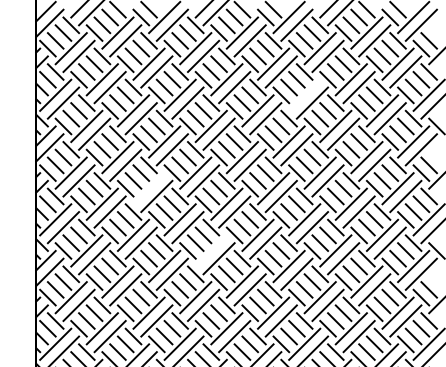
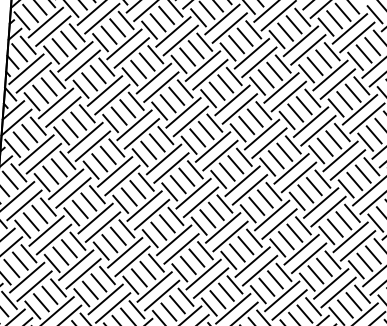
line: (304, 94) -> (281, 87), added
line: (148, 188) -> (114, 171), added
line: (210, 250) -> (173, 239), added

